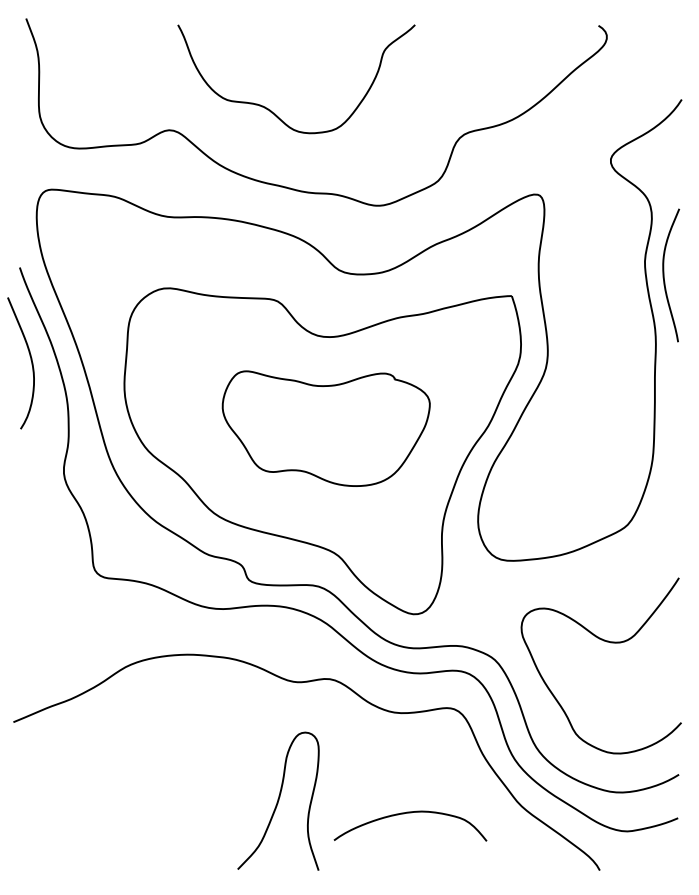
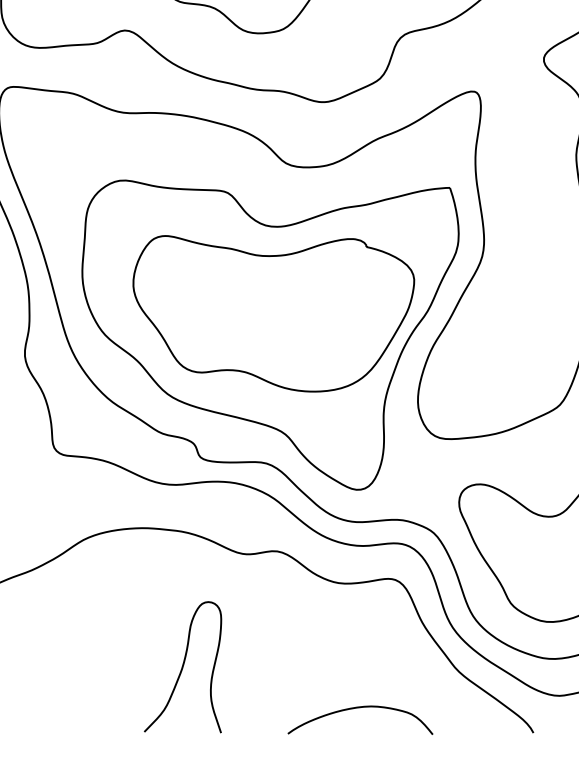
part: (326, 428) -> (274, 313), size x1.43
curve: (278, 800) -> (183, 666), moved
curve: (410, 813) -> (360, 708), moved

